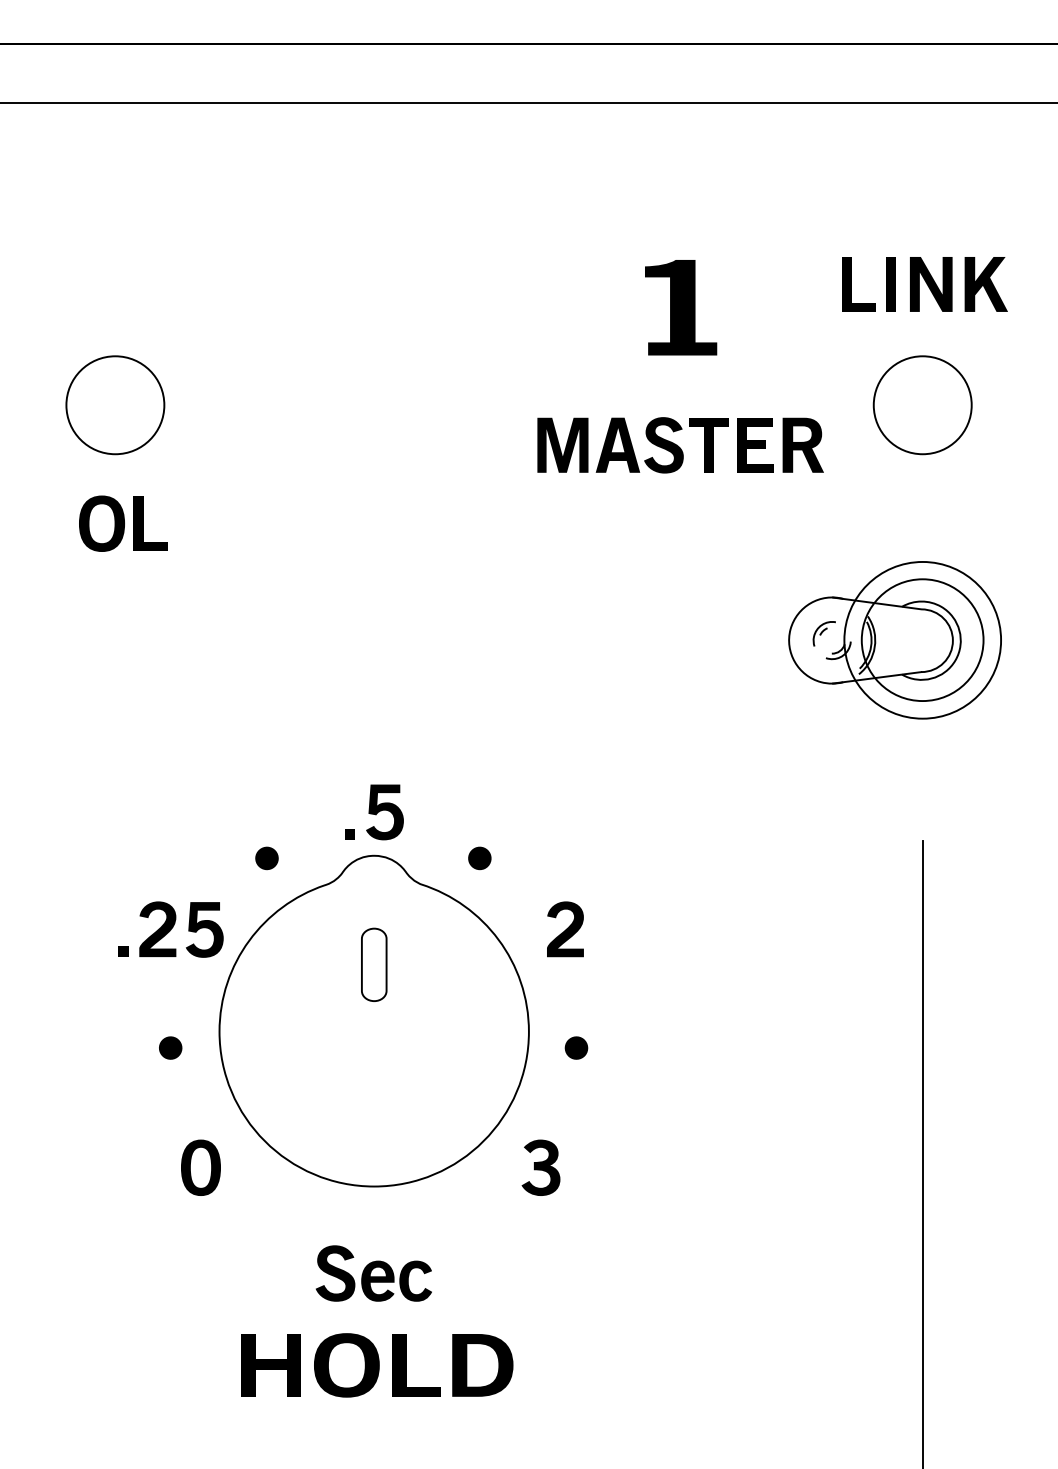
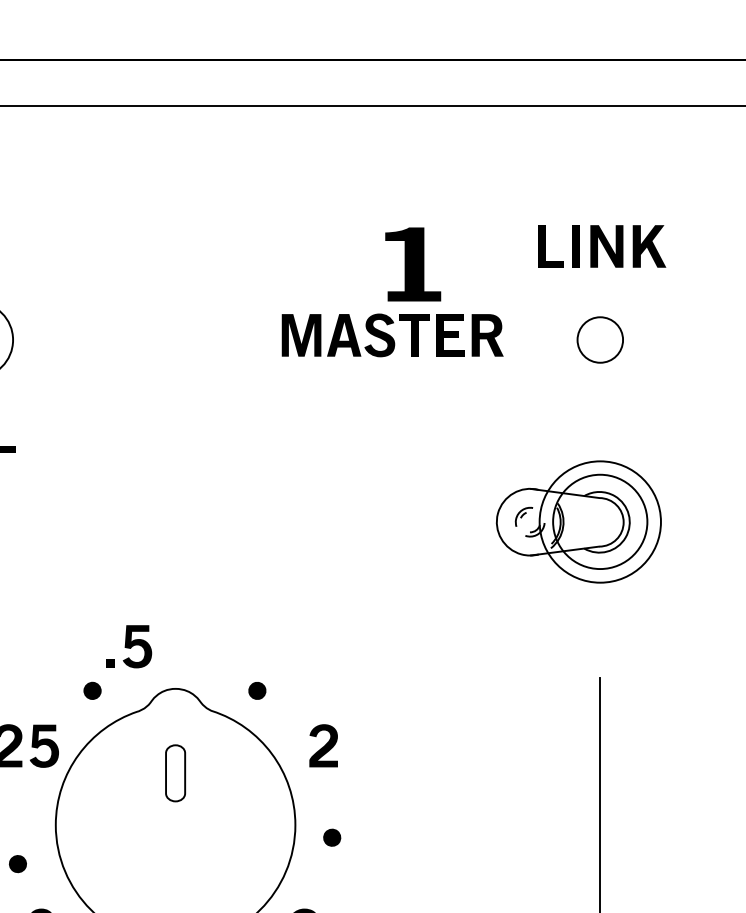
circle: (922, 405) -> (600, 340), size x0.6
part: (680, 445) -> (392, 335), moved
part: (374, 812) -> (129, 646), moved
part: (170, 1047) -> (17, 863), moved

